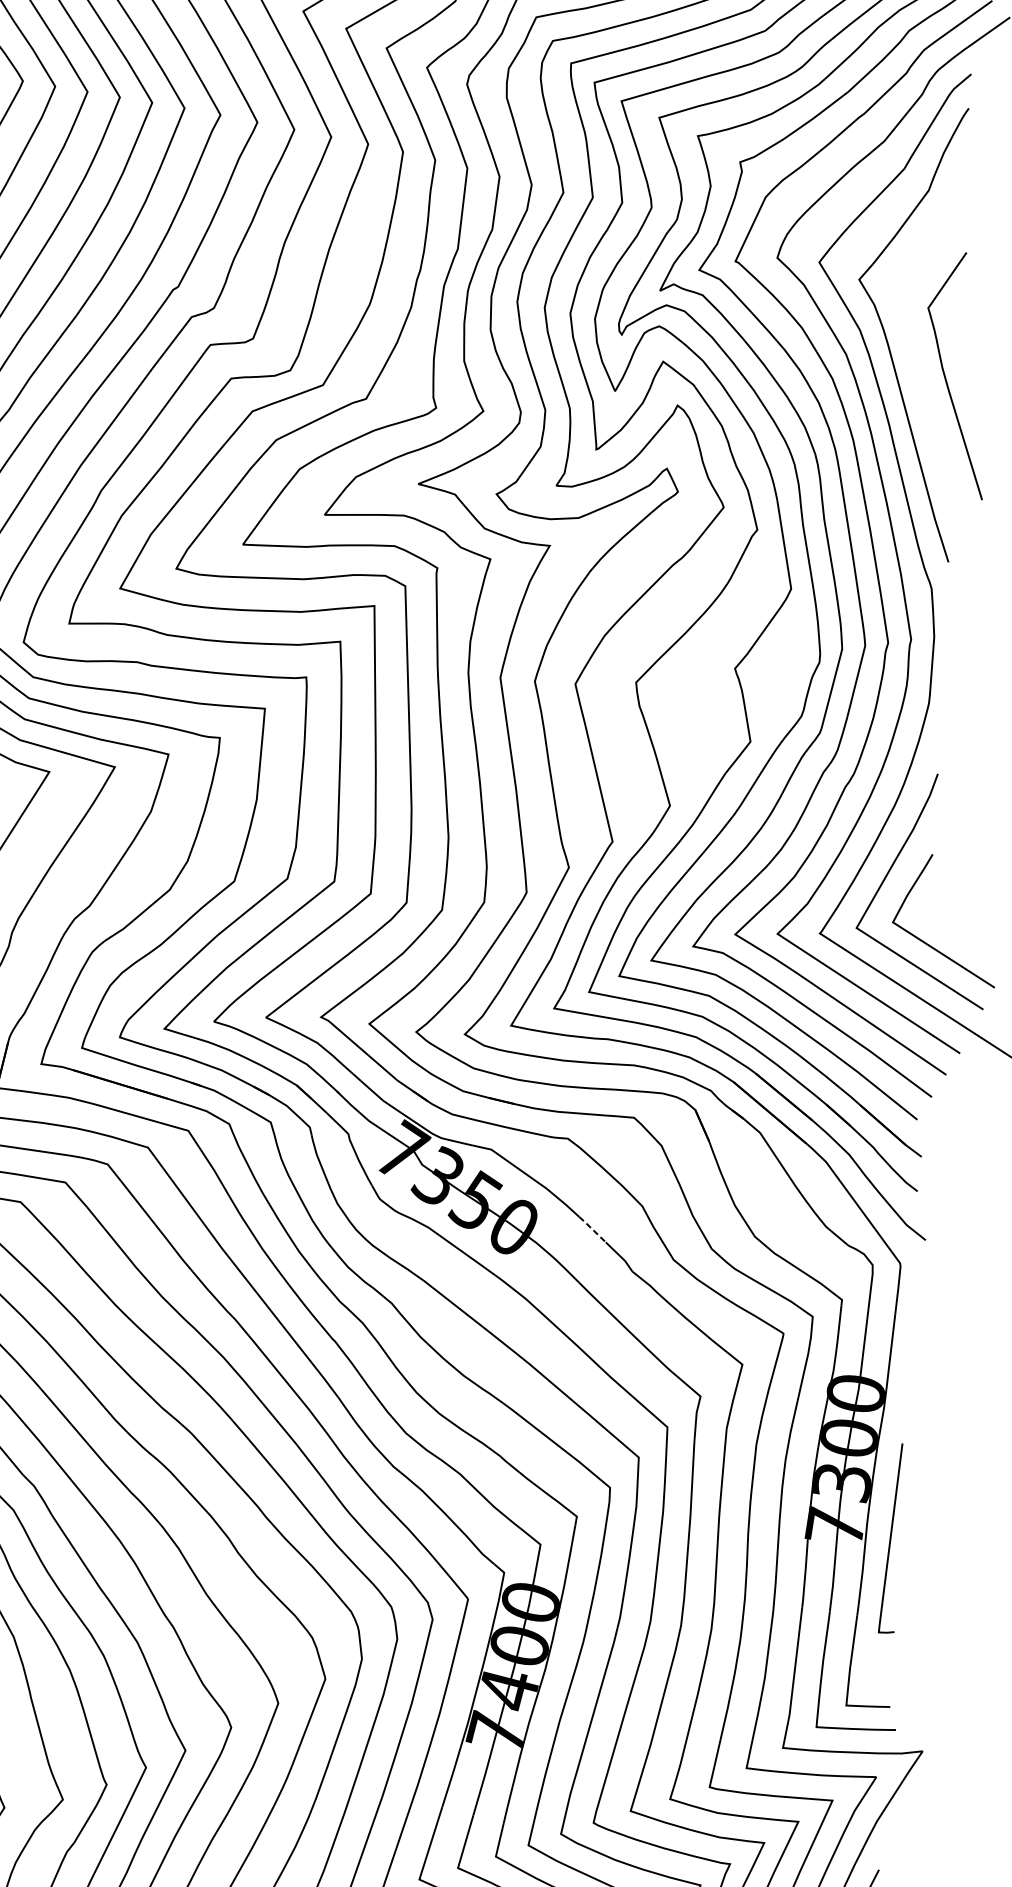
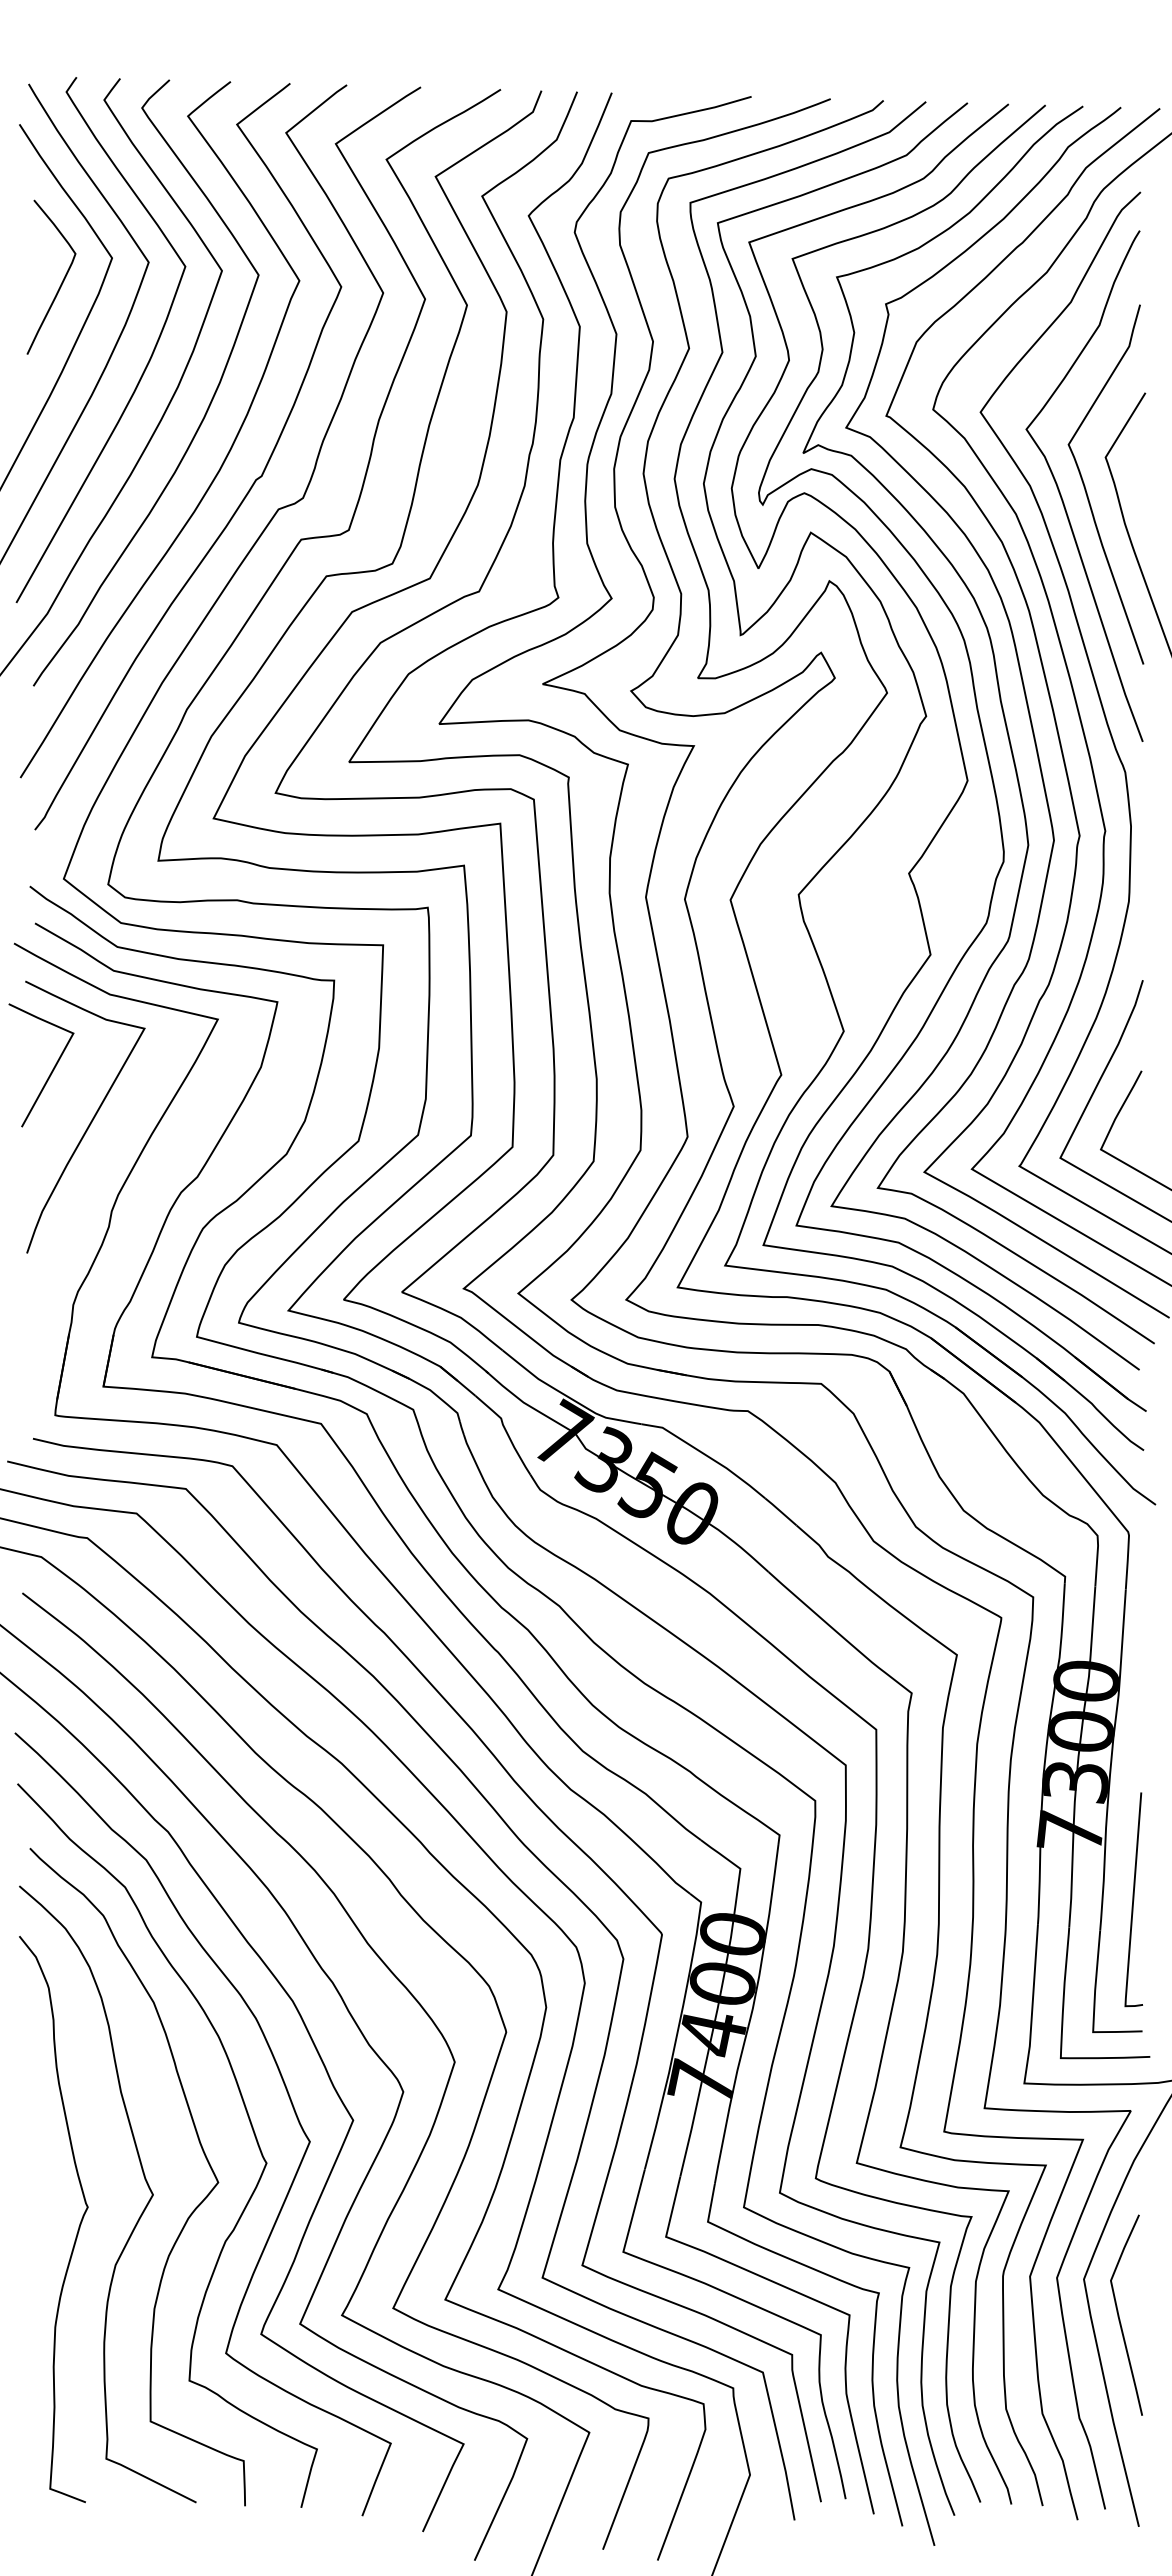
curve: (909, 335) -> (1086, 489), added
line: (592, 1229) -> (780, 1511), dashed -> solid
line: (890, 1538) -> (1133, 1899), moved

